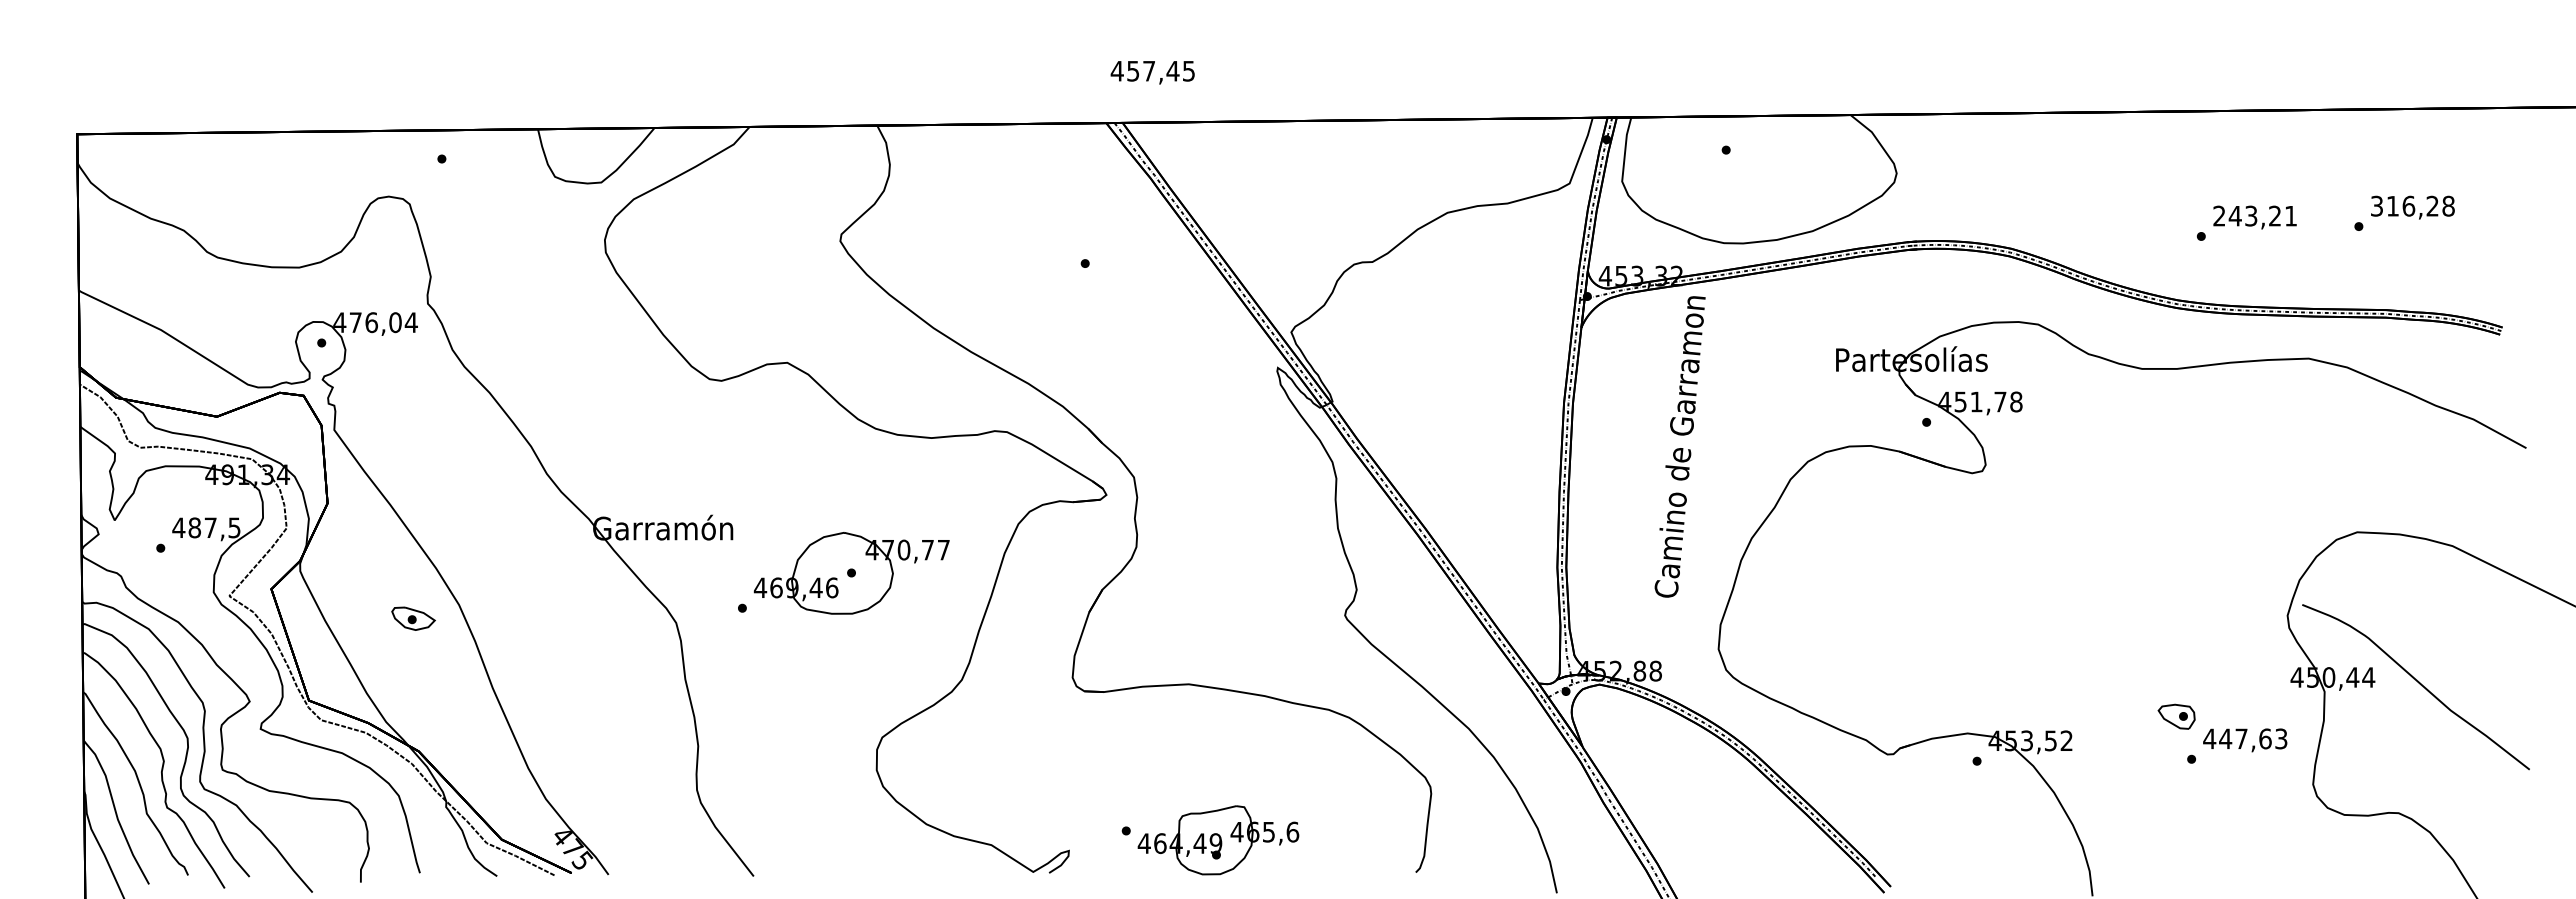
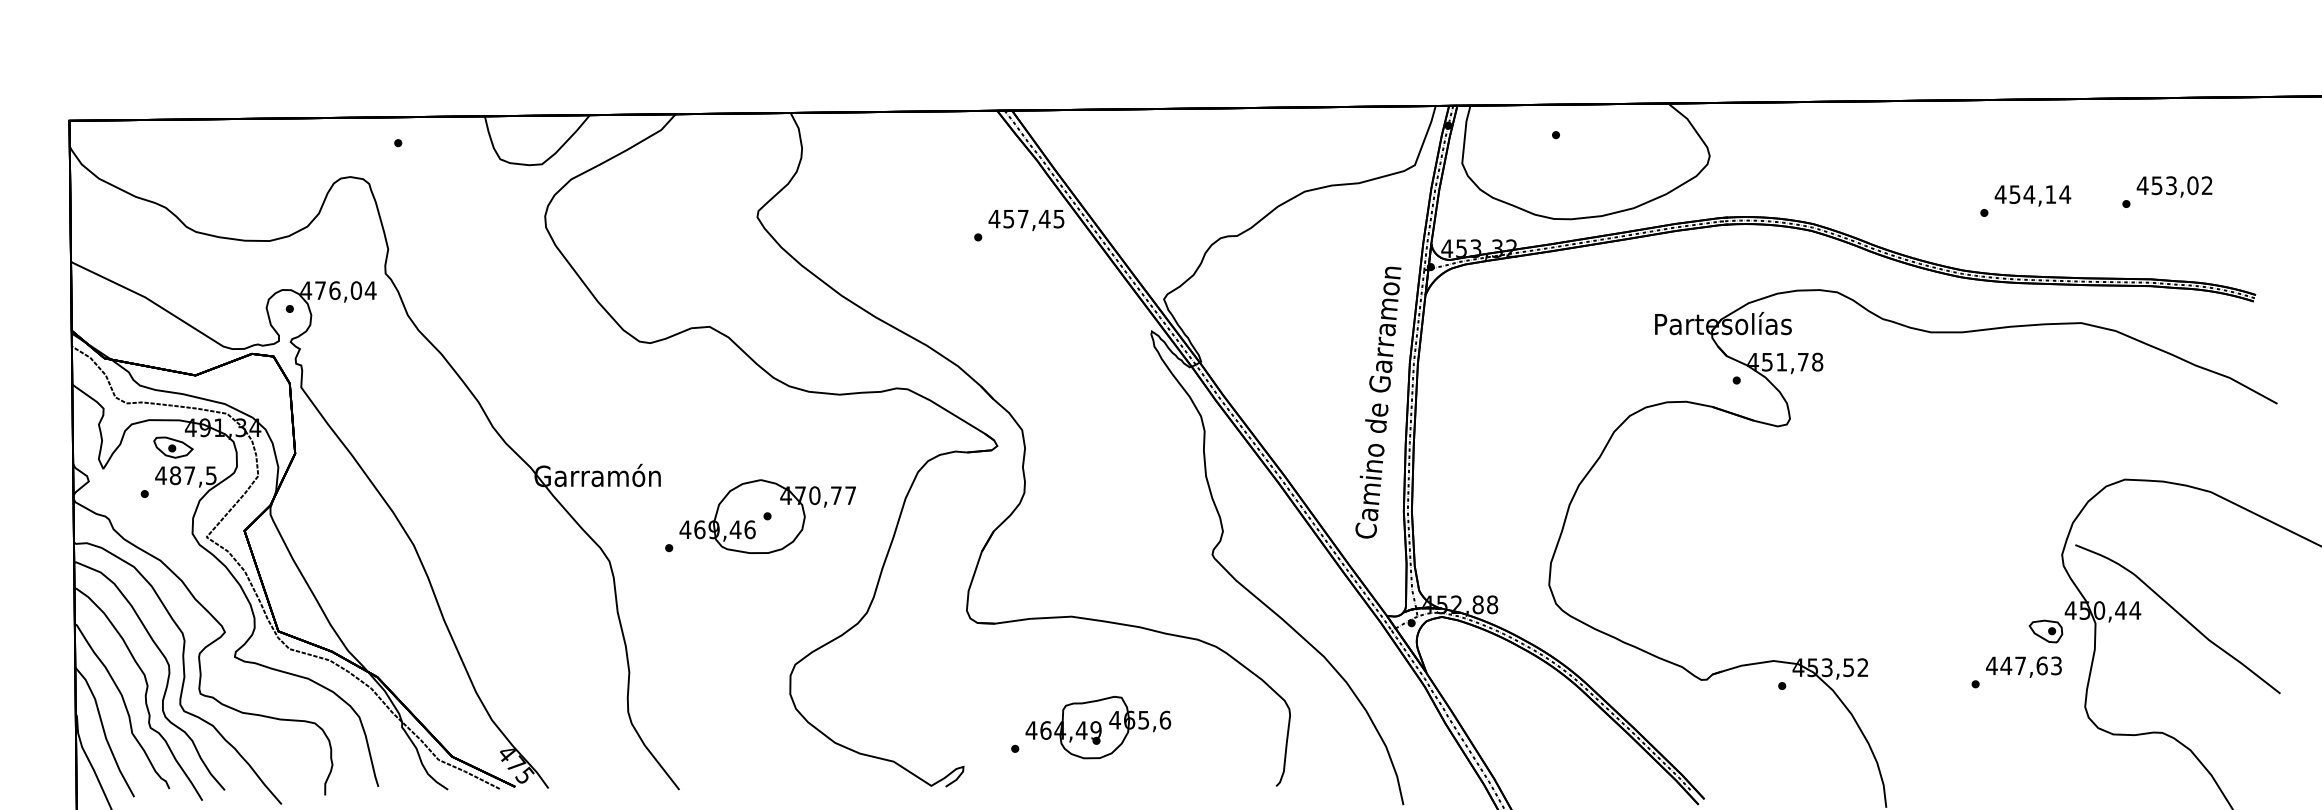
text: (1152, 72) -> (1026, 220), moved
text: (2412, 205) -> (2174, 185), 316,28 -> 453,02
text: (2254, 215) -> (2032, 194), 243,21 -> 454,14
text: (1679, 446) -> (1377, 402), moved
part: (413, 618) -> (173, 447), moved
part: (2176, 716) -> (2045, 631), moved
part: (1218, 840) -> (1098, 727), moved

